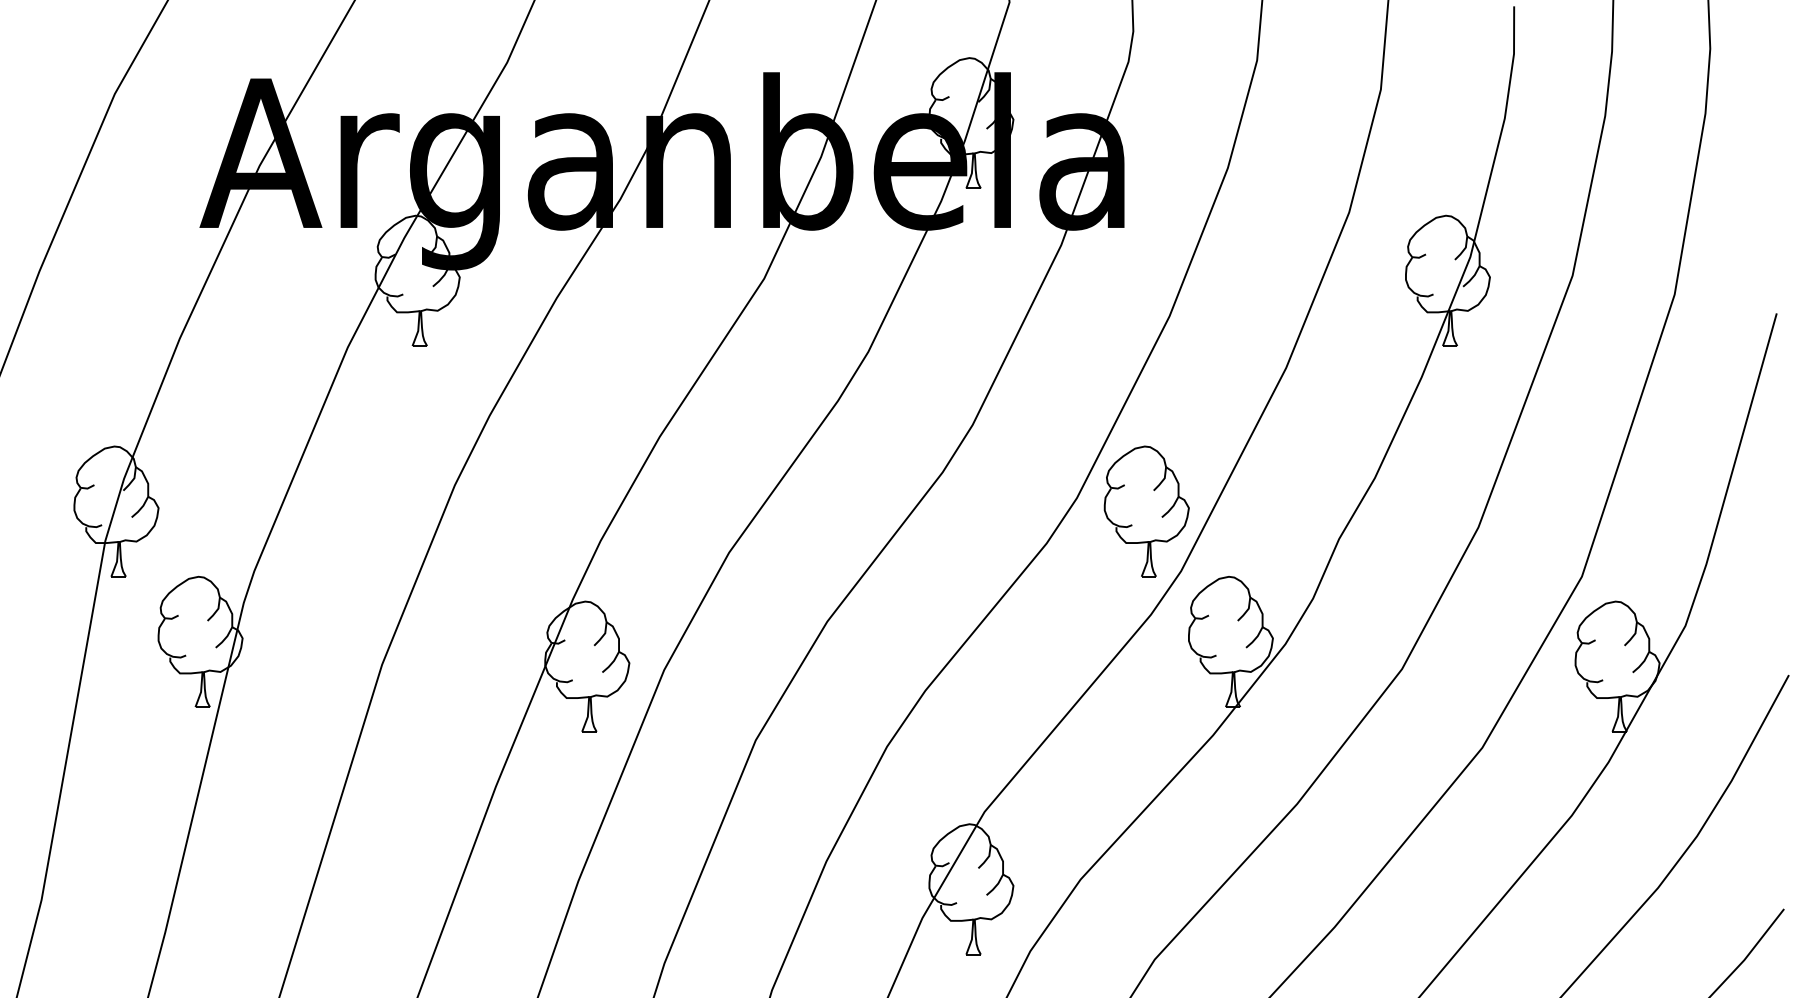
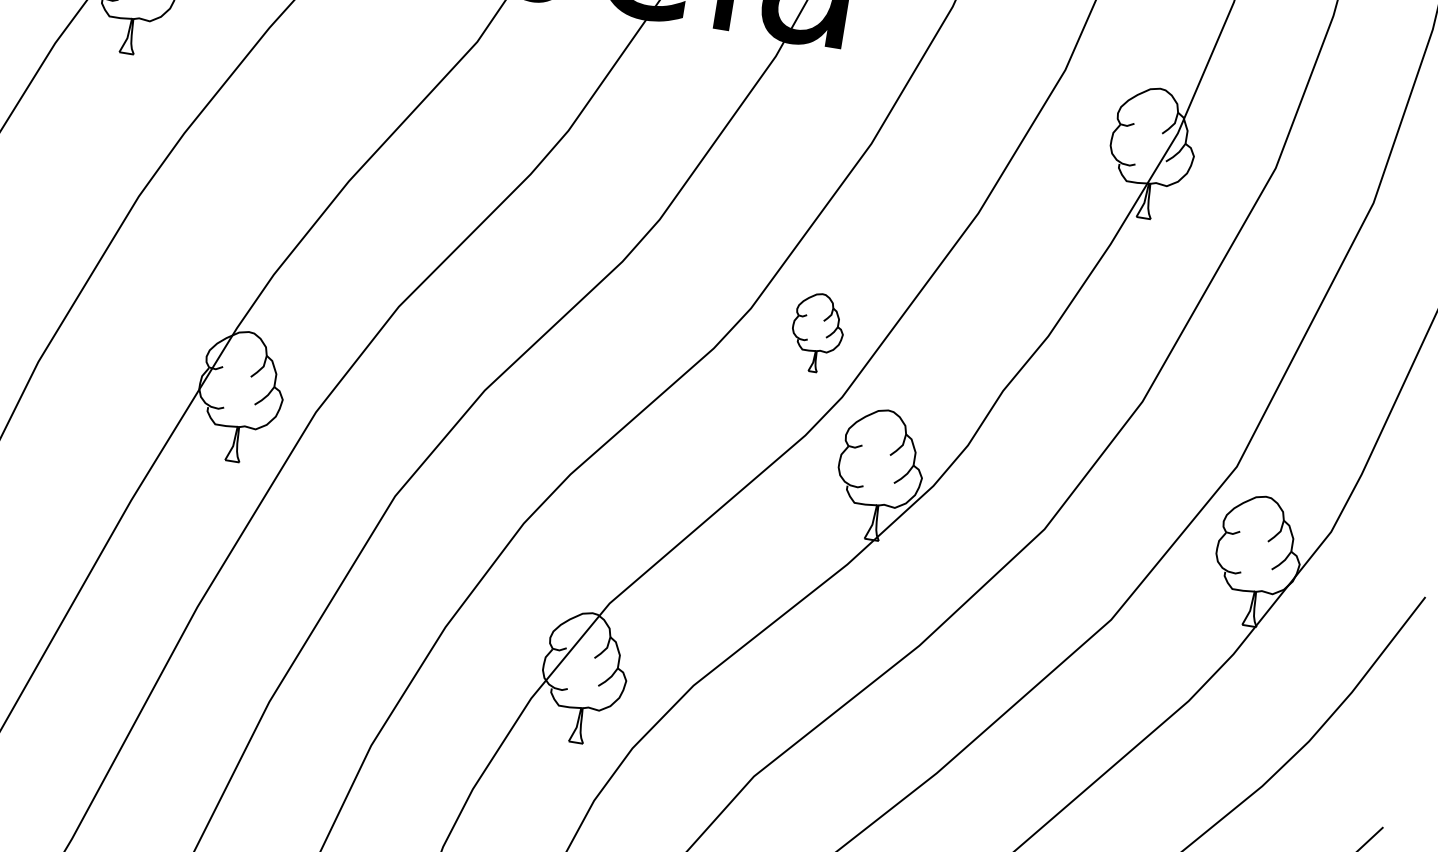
part: (1146, 511) -> (817, 332), size x0.6

